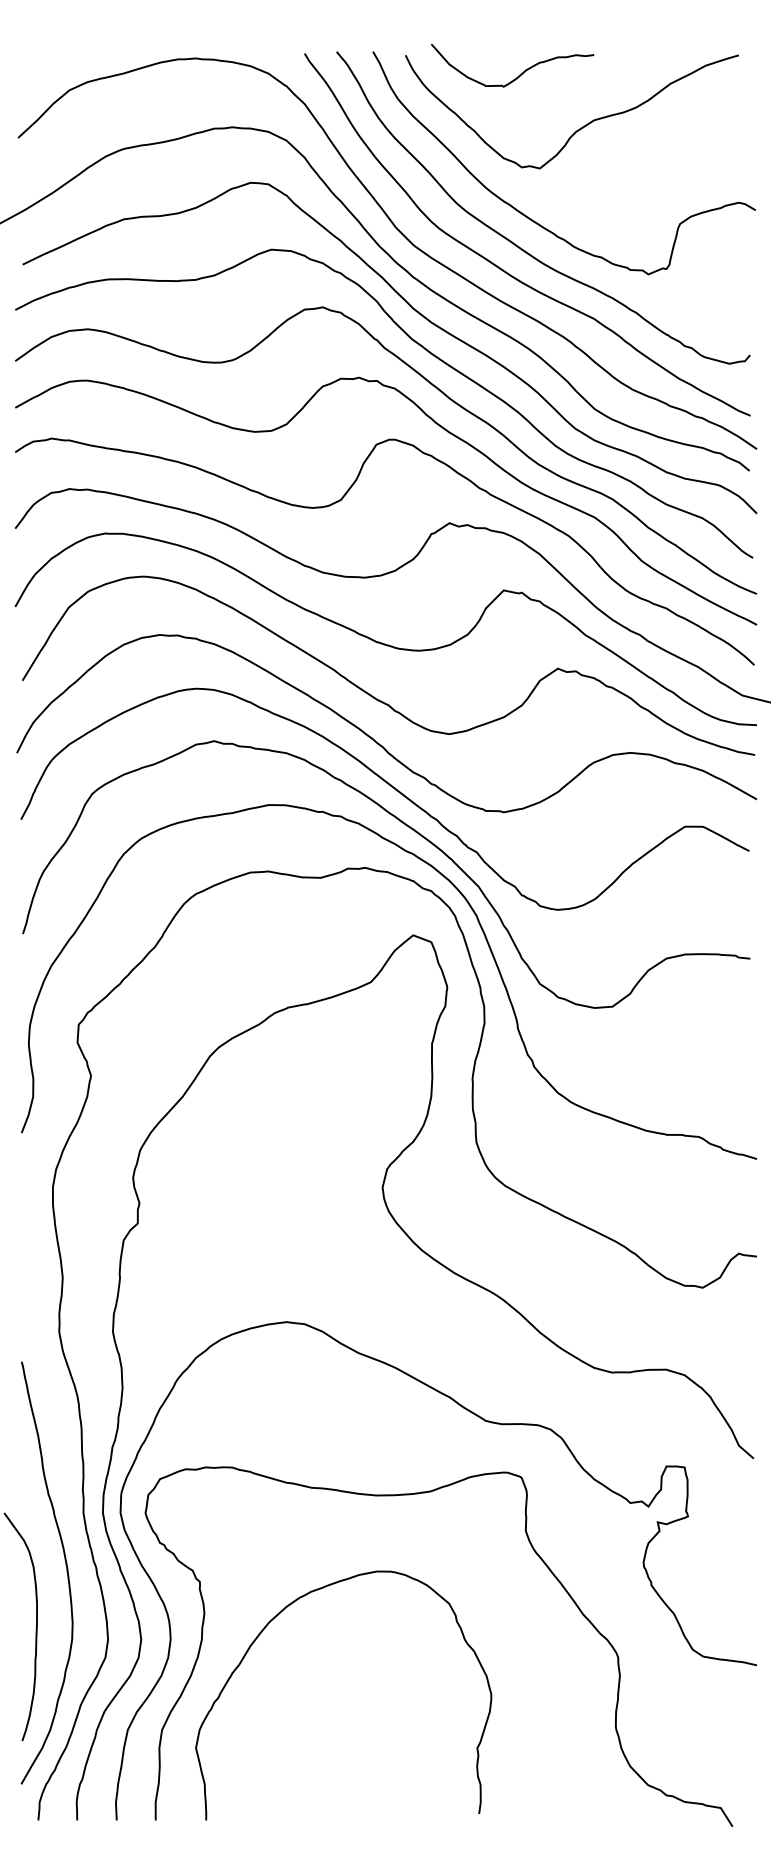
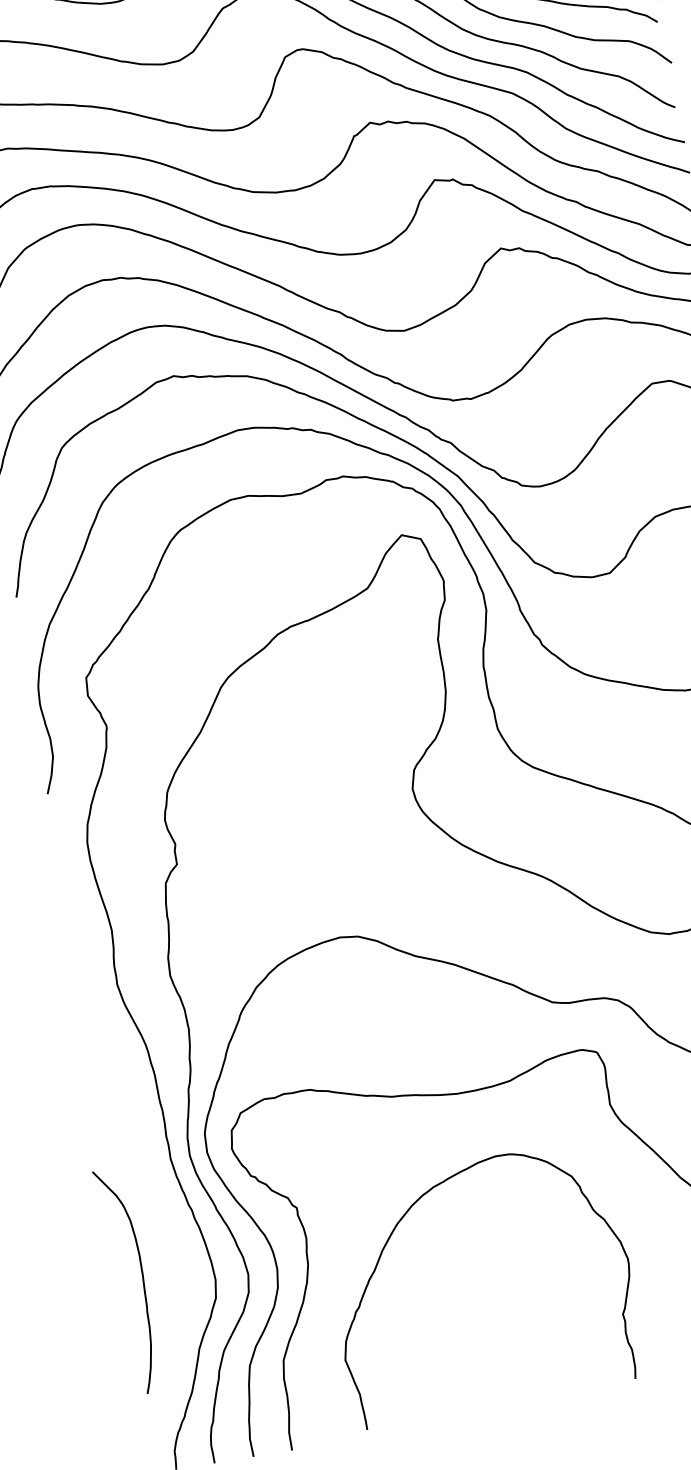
curve: (66, 1572) -> (163, 1220), removed
curve: (262, 1632) -> (392, 1235), moved

